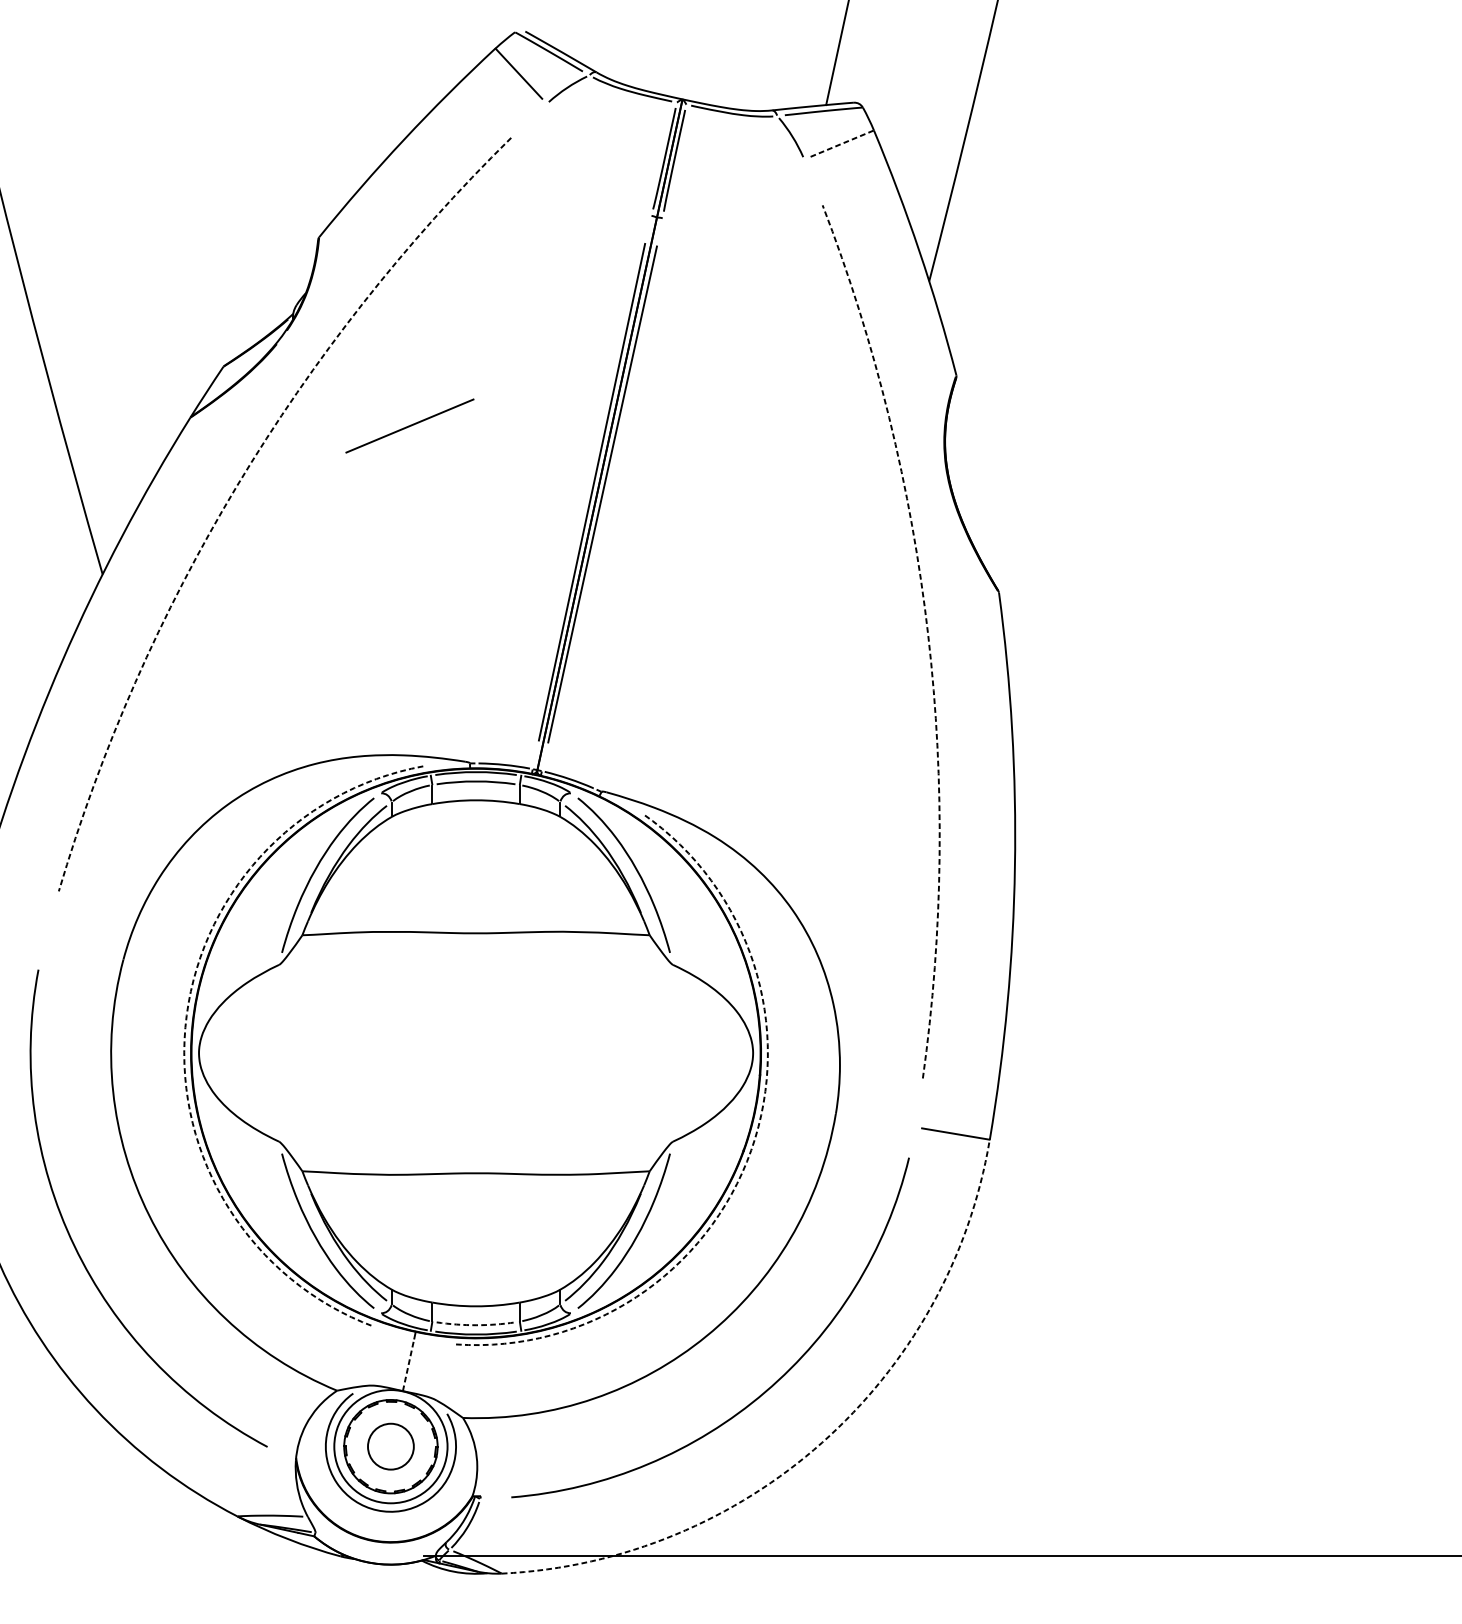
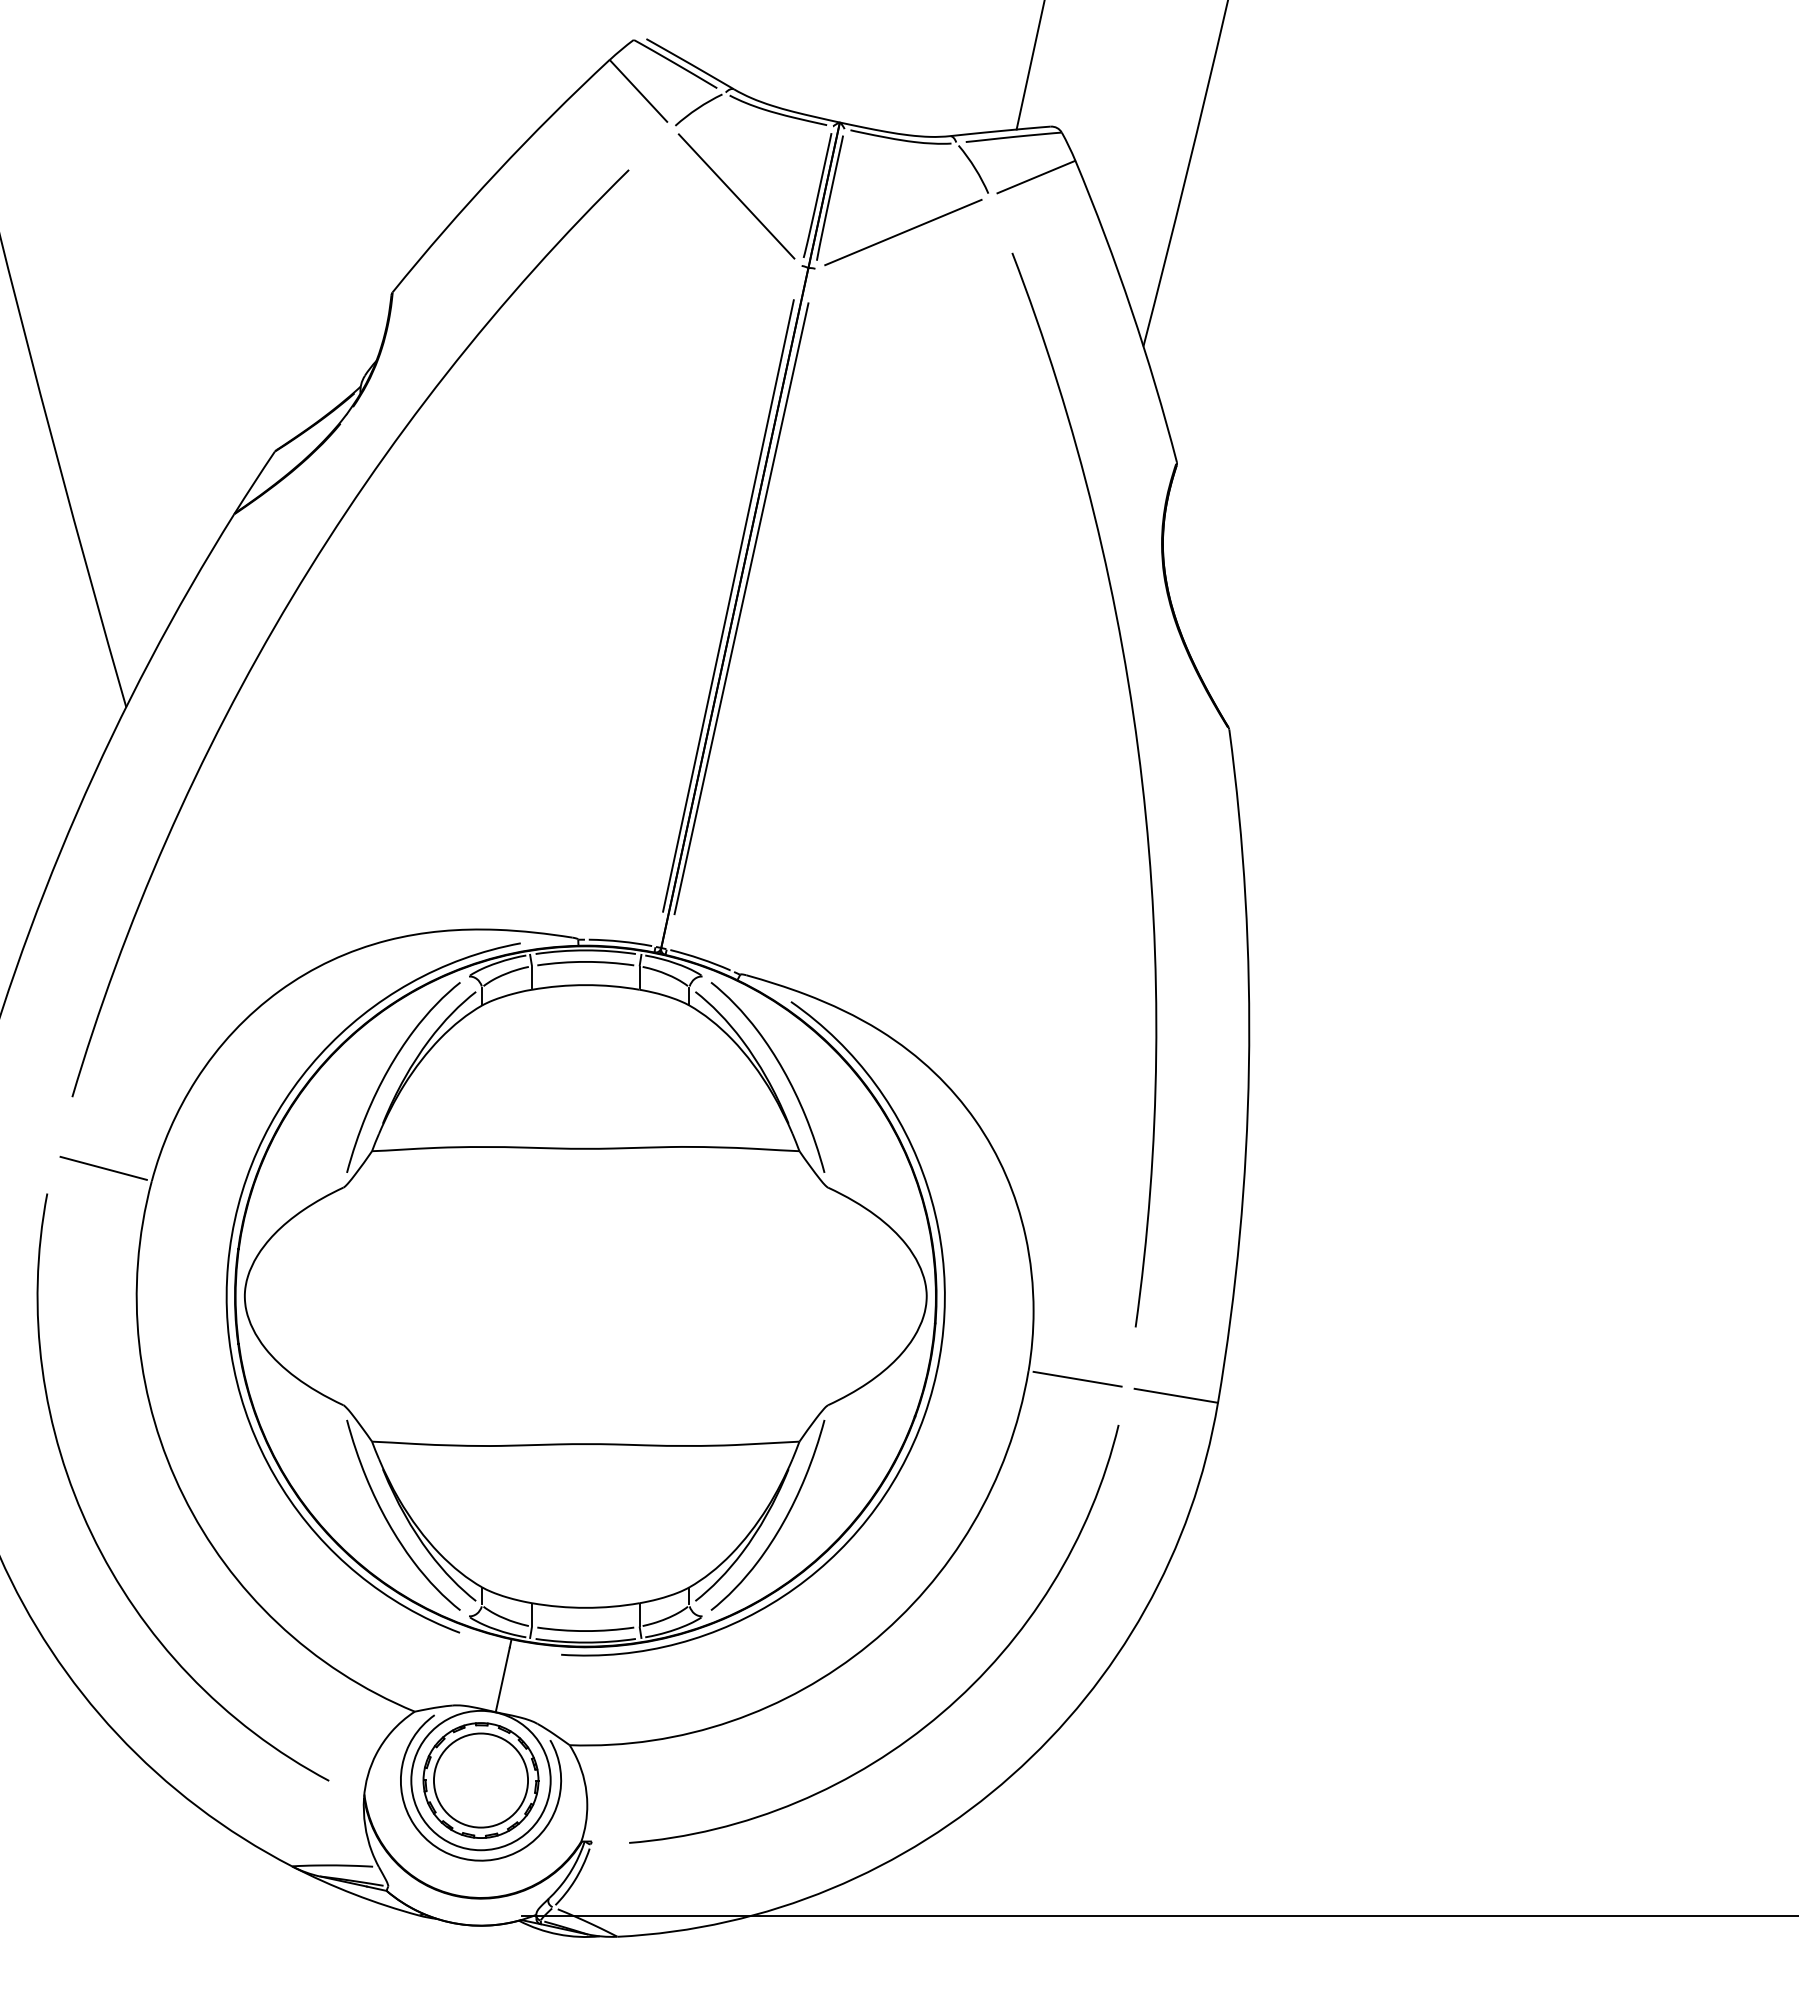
line: (842, 143) -> (1036, 176), dashed -> solid
line: (598, 159) -> (736, 196), added
line: (410, 426) -> (903, 232), moved
arc: (236, 486) -> (291, 598), dashed -> solid
arc: (928, 635) -> (1142, 782), dashed -> solid
line: (84, 948) -> (103, 1167), added
arc: (185, 1027) -> (228, 1264), dashed -> solid
line: (875, 1119) -> (1077, 1378), added
arc: (751, 1150) -> (924, 1415), dashed -> solid
arc: (475, 1325) -> (585, 1631), dashed -> solid
line: (408, 1364) -> (502, 1679), dashed -> solid
arc: (822, 1442) -> (1011, 1775), dashed -> solid
circle: (390, 1446) -> (480, 1780), size x1.67

